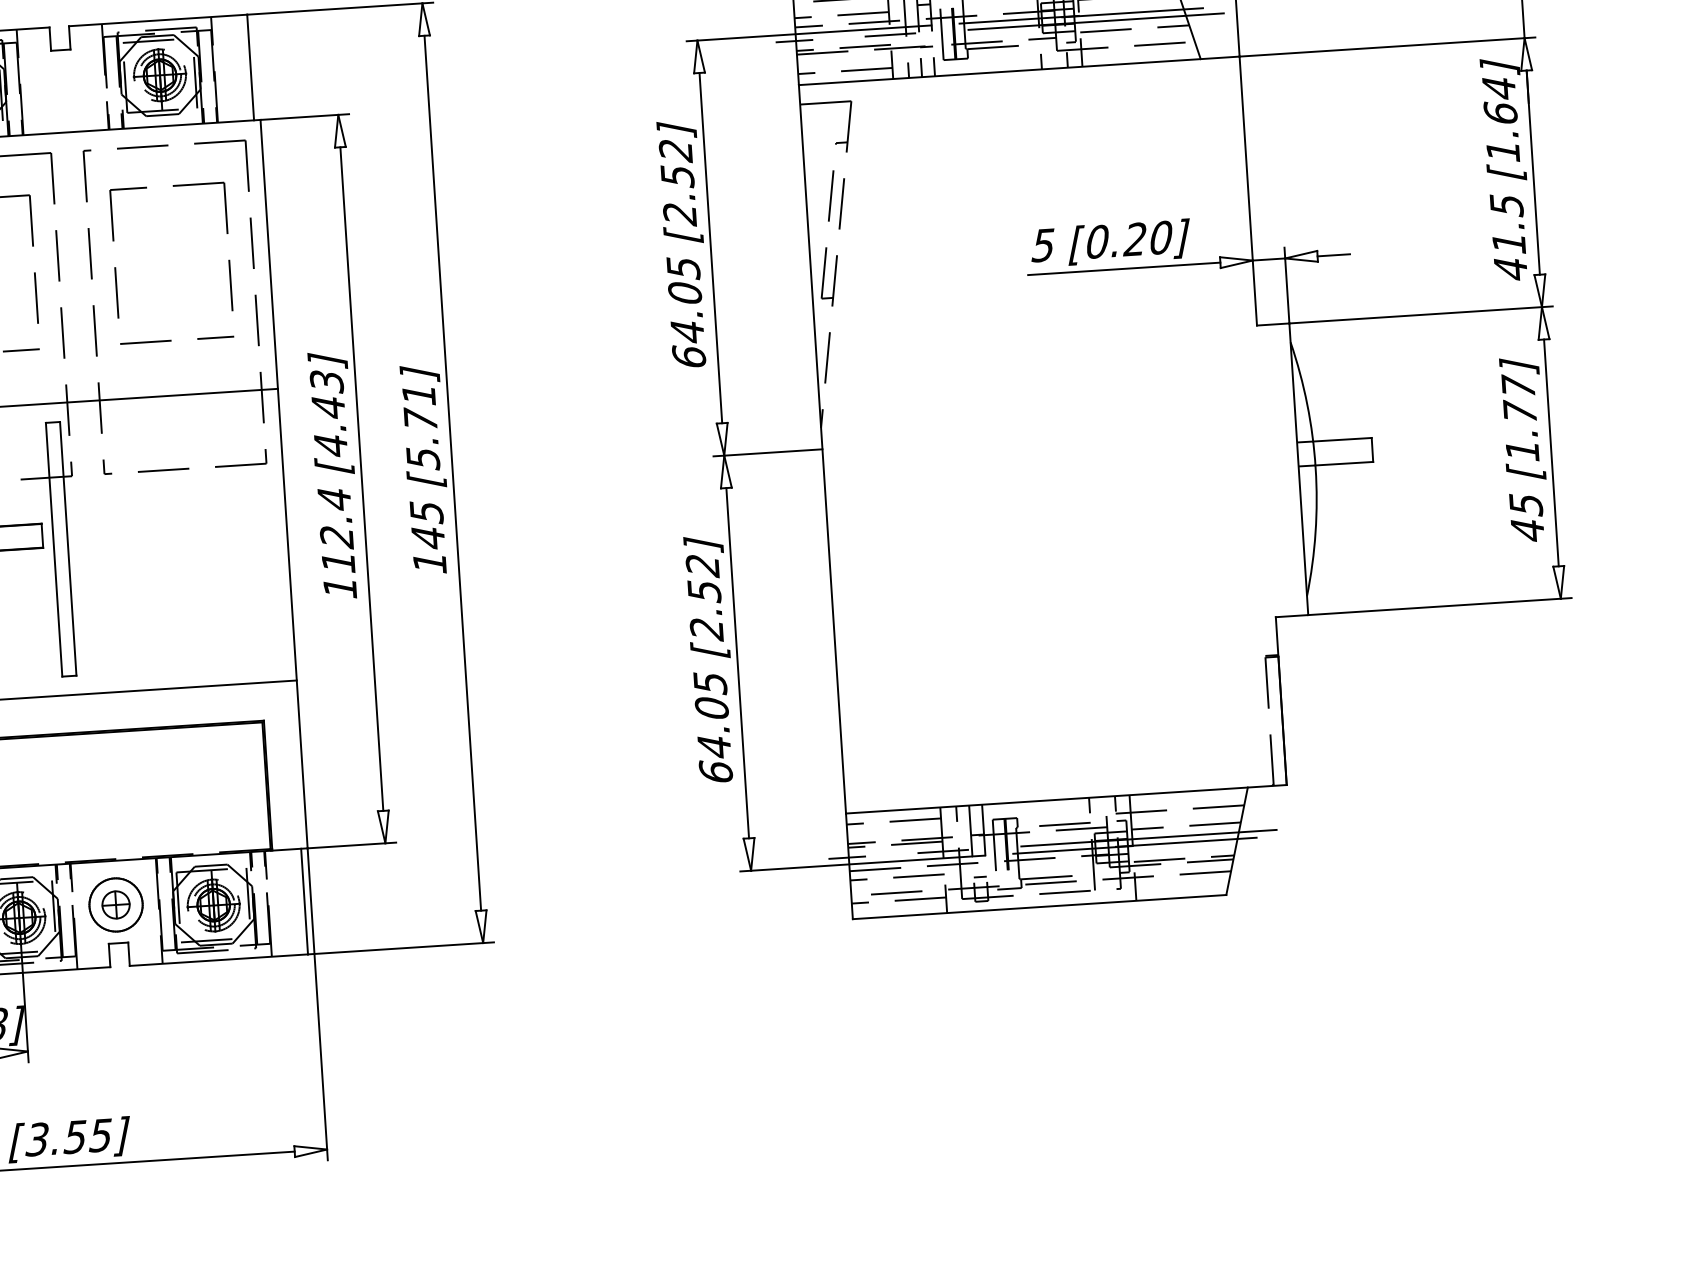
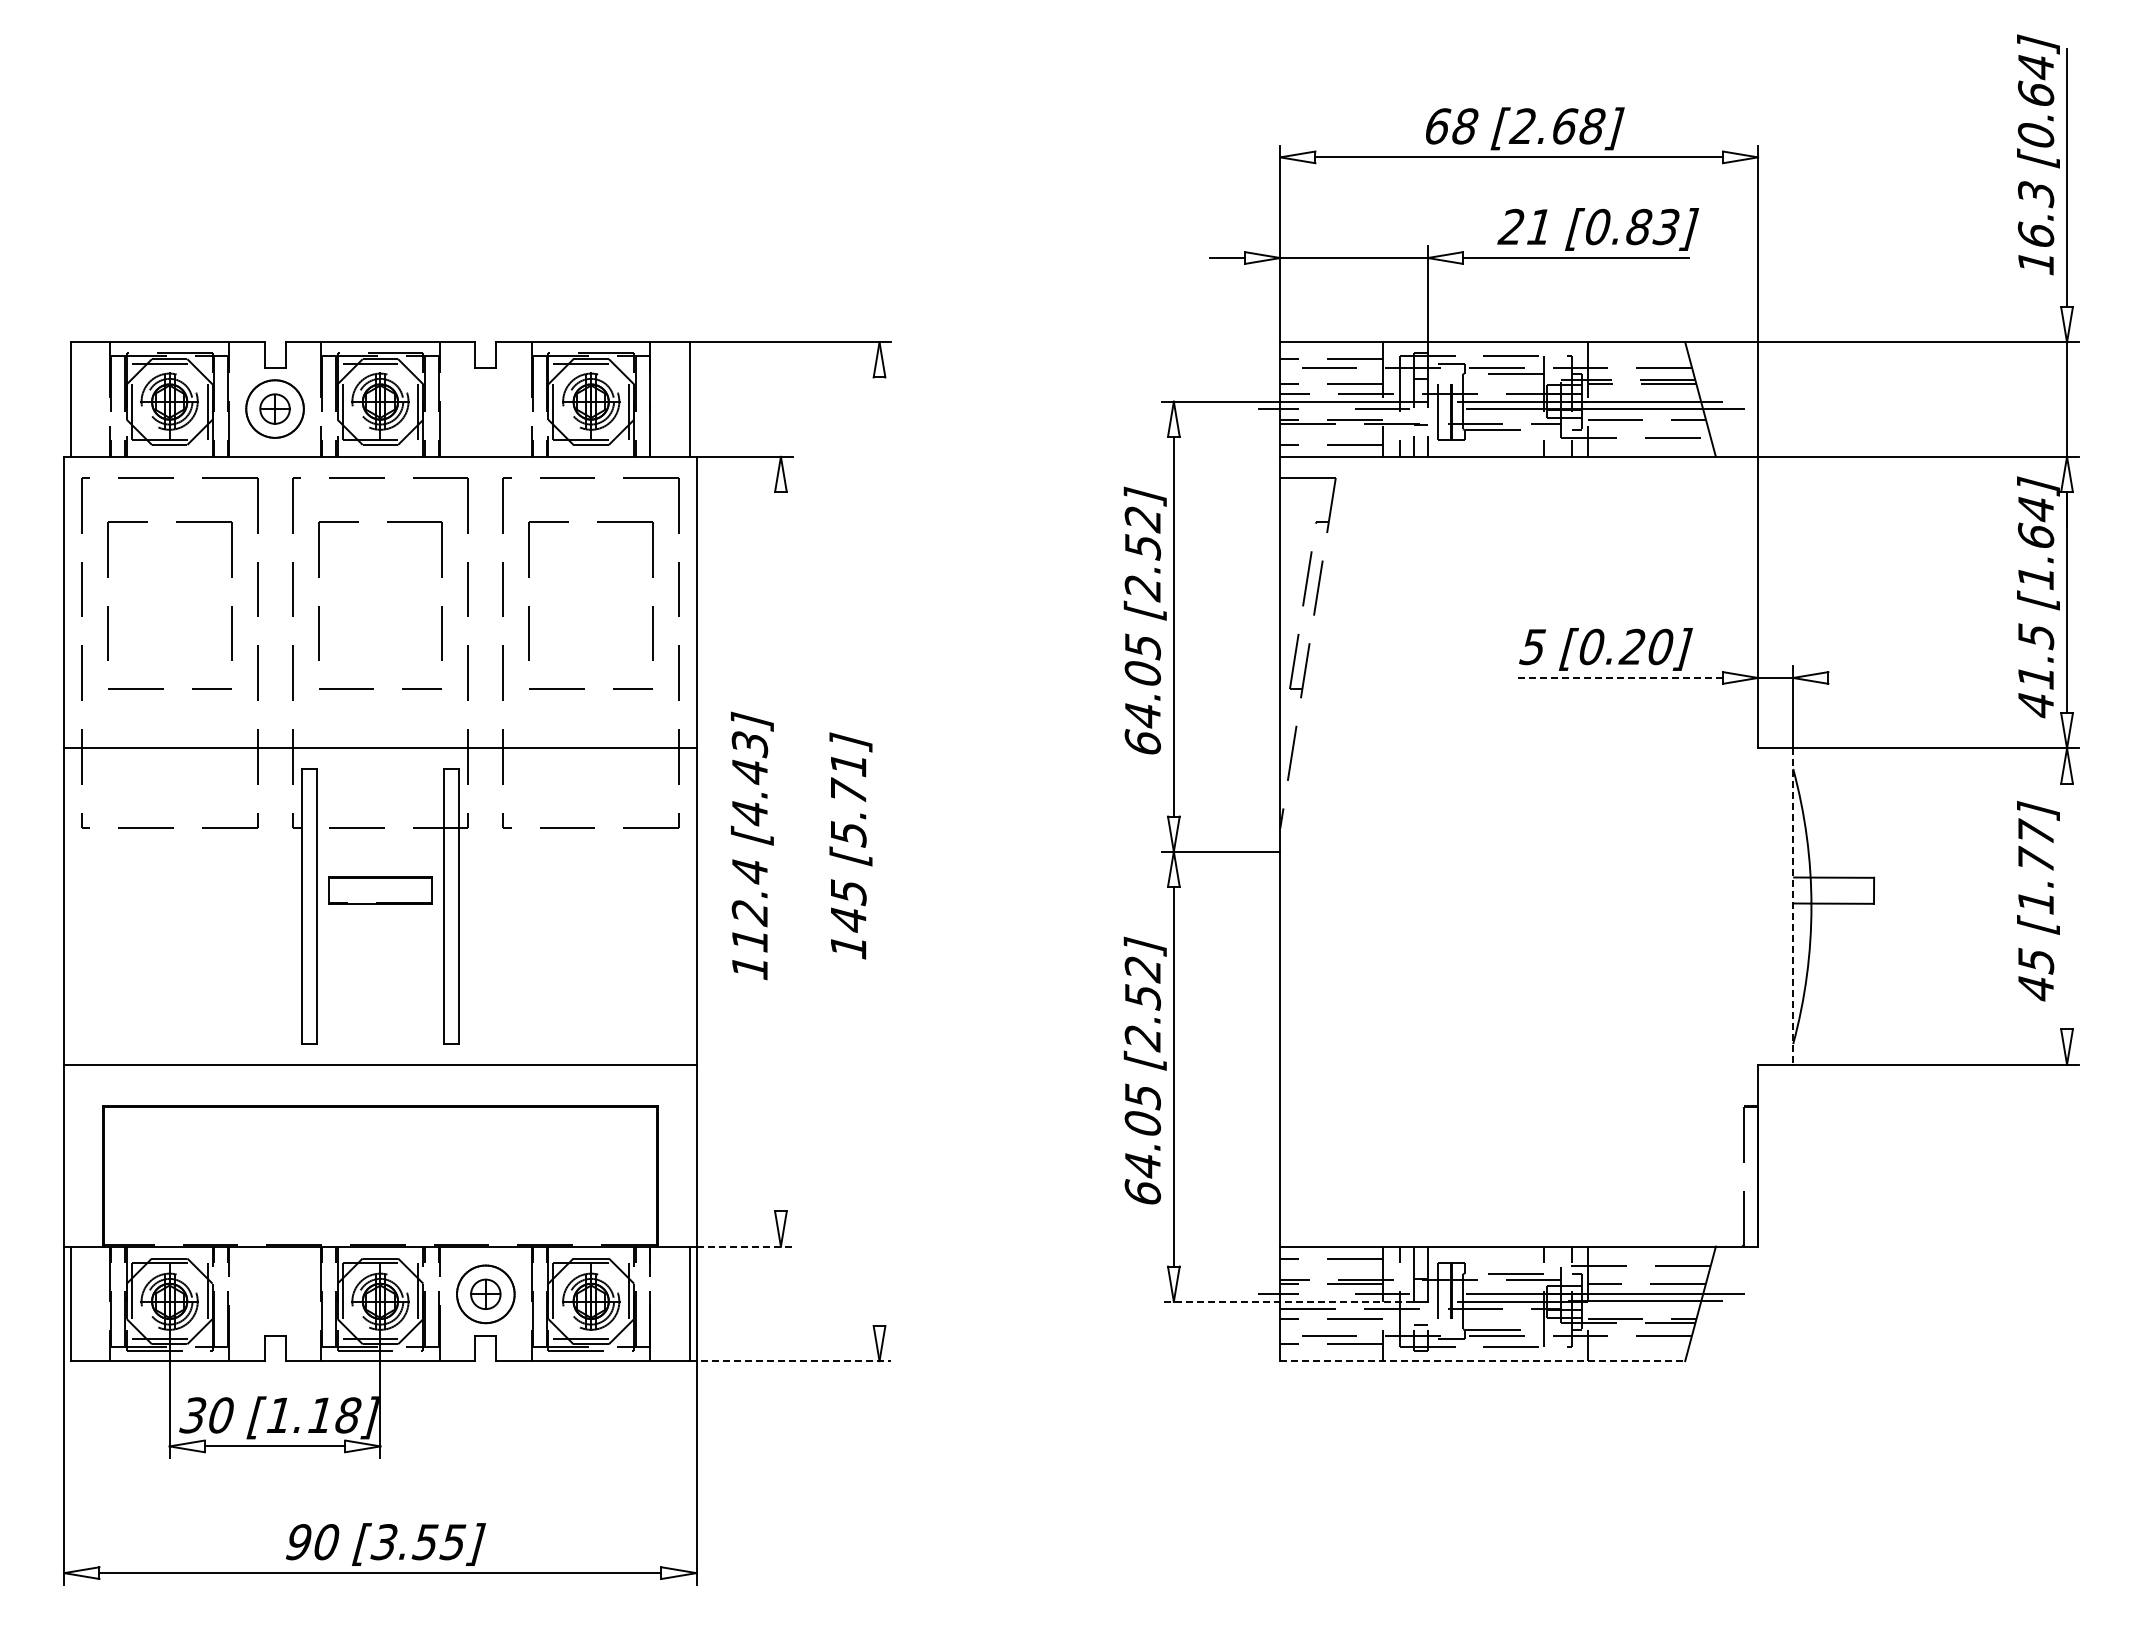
line: (1333, 254) -> (1845, 677), removed
line: (1124, 268) -> (1618, 677), solid -> dashed
line: (1551, 452) -> (2067, 906), removed
line: (1299, 470) -> (1793, 907), solid -> dashed
line: (452, 473) -> (879, 851), removed
line: (361, 478) -> (780, 851), removed
line: (351, 845) -> (744, 1246), solid -> dashed
line: (855, 863) -> (1287, 1301), solid -> dashed
line: (1040, 907) -> (1483, 1361), solid -> dashed
line: (401, 948) -> (790, 1361), solid -> dashed

